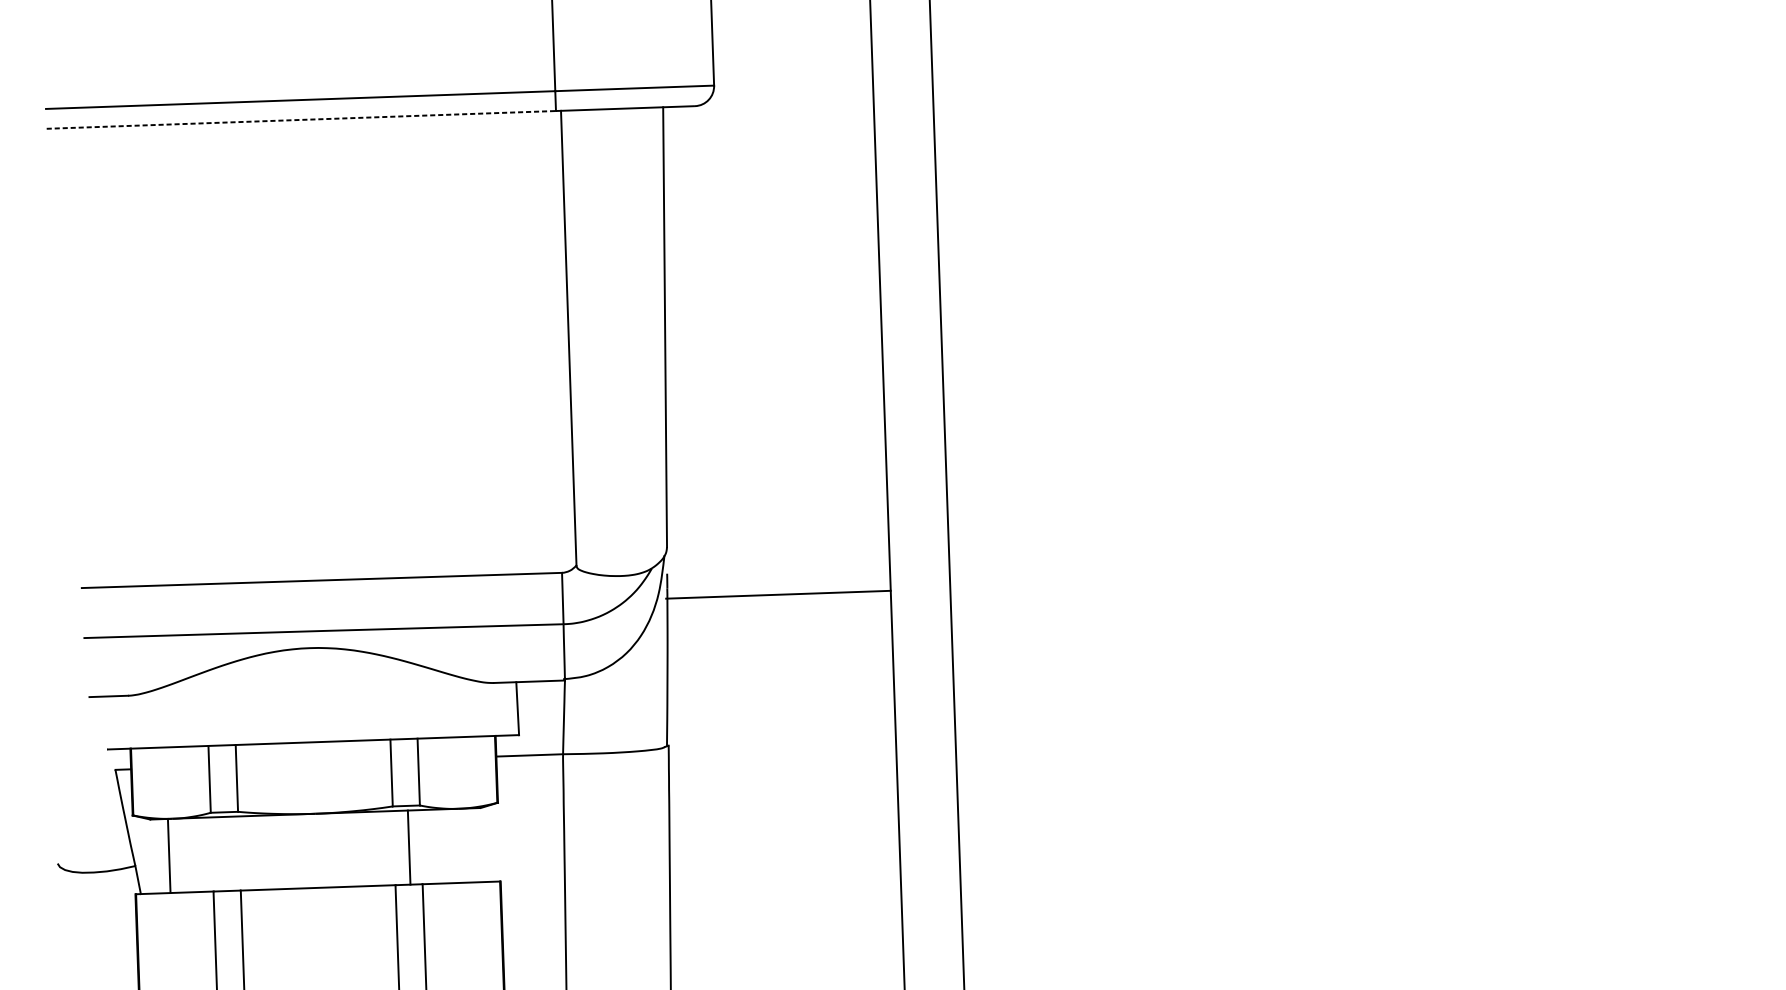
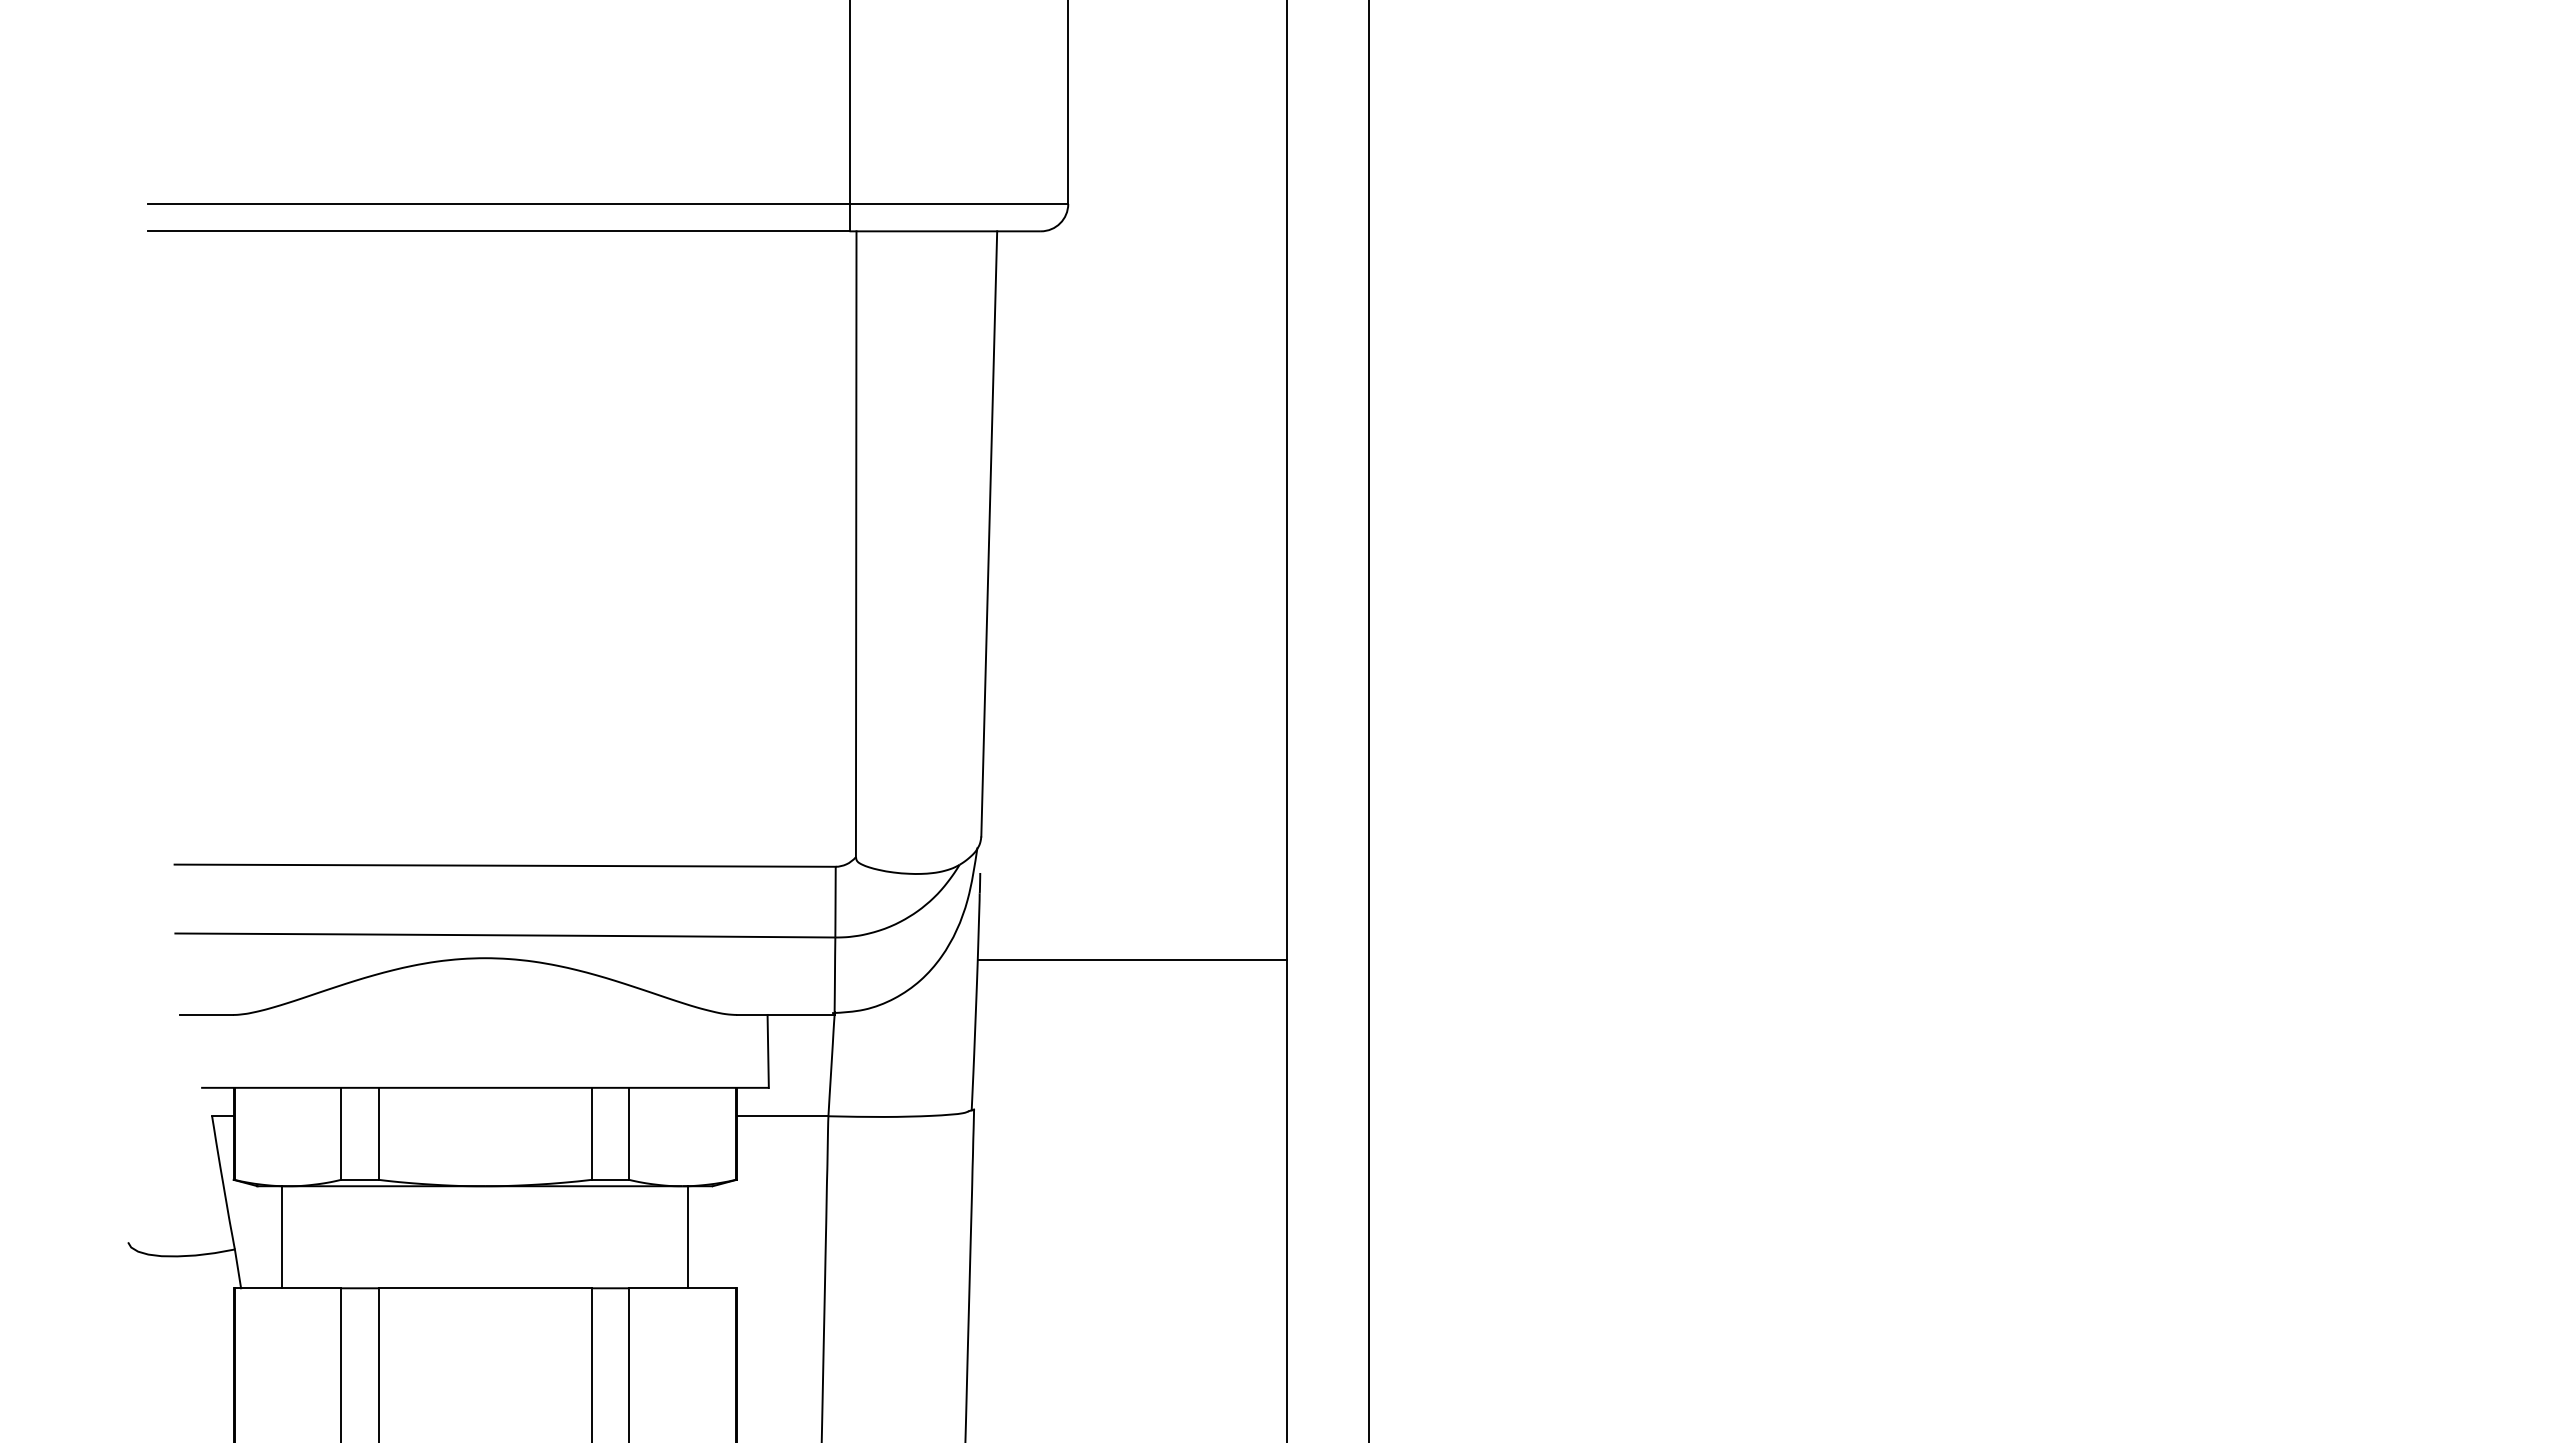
line: (301, 120) -> (498, 231), dashed -> solid
line: (777, 594) -> (1131, 960), moved
line: (409, 847) -> (688, 1237), moved

